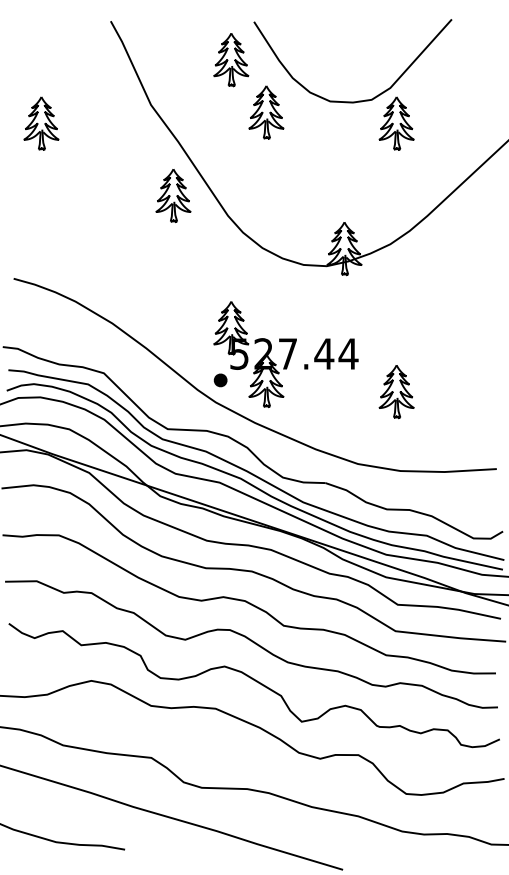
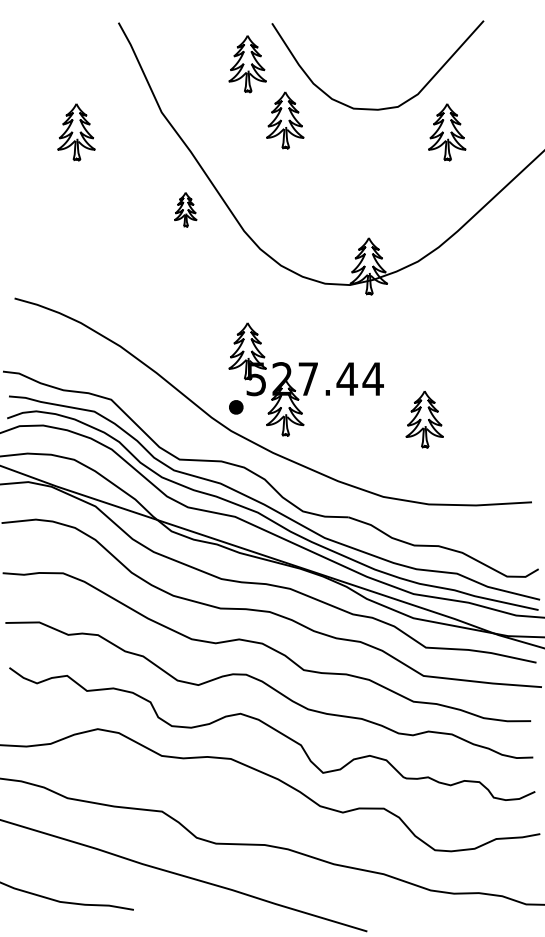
part: (41, 123) -> (76, 132), moved
part: (396, 123) -> (447, 132), moved
part: (173, 195) -> (185, 209), size x0.6

